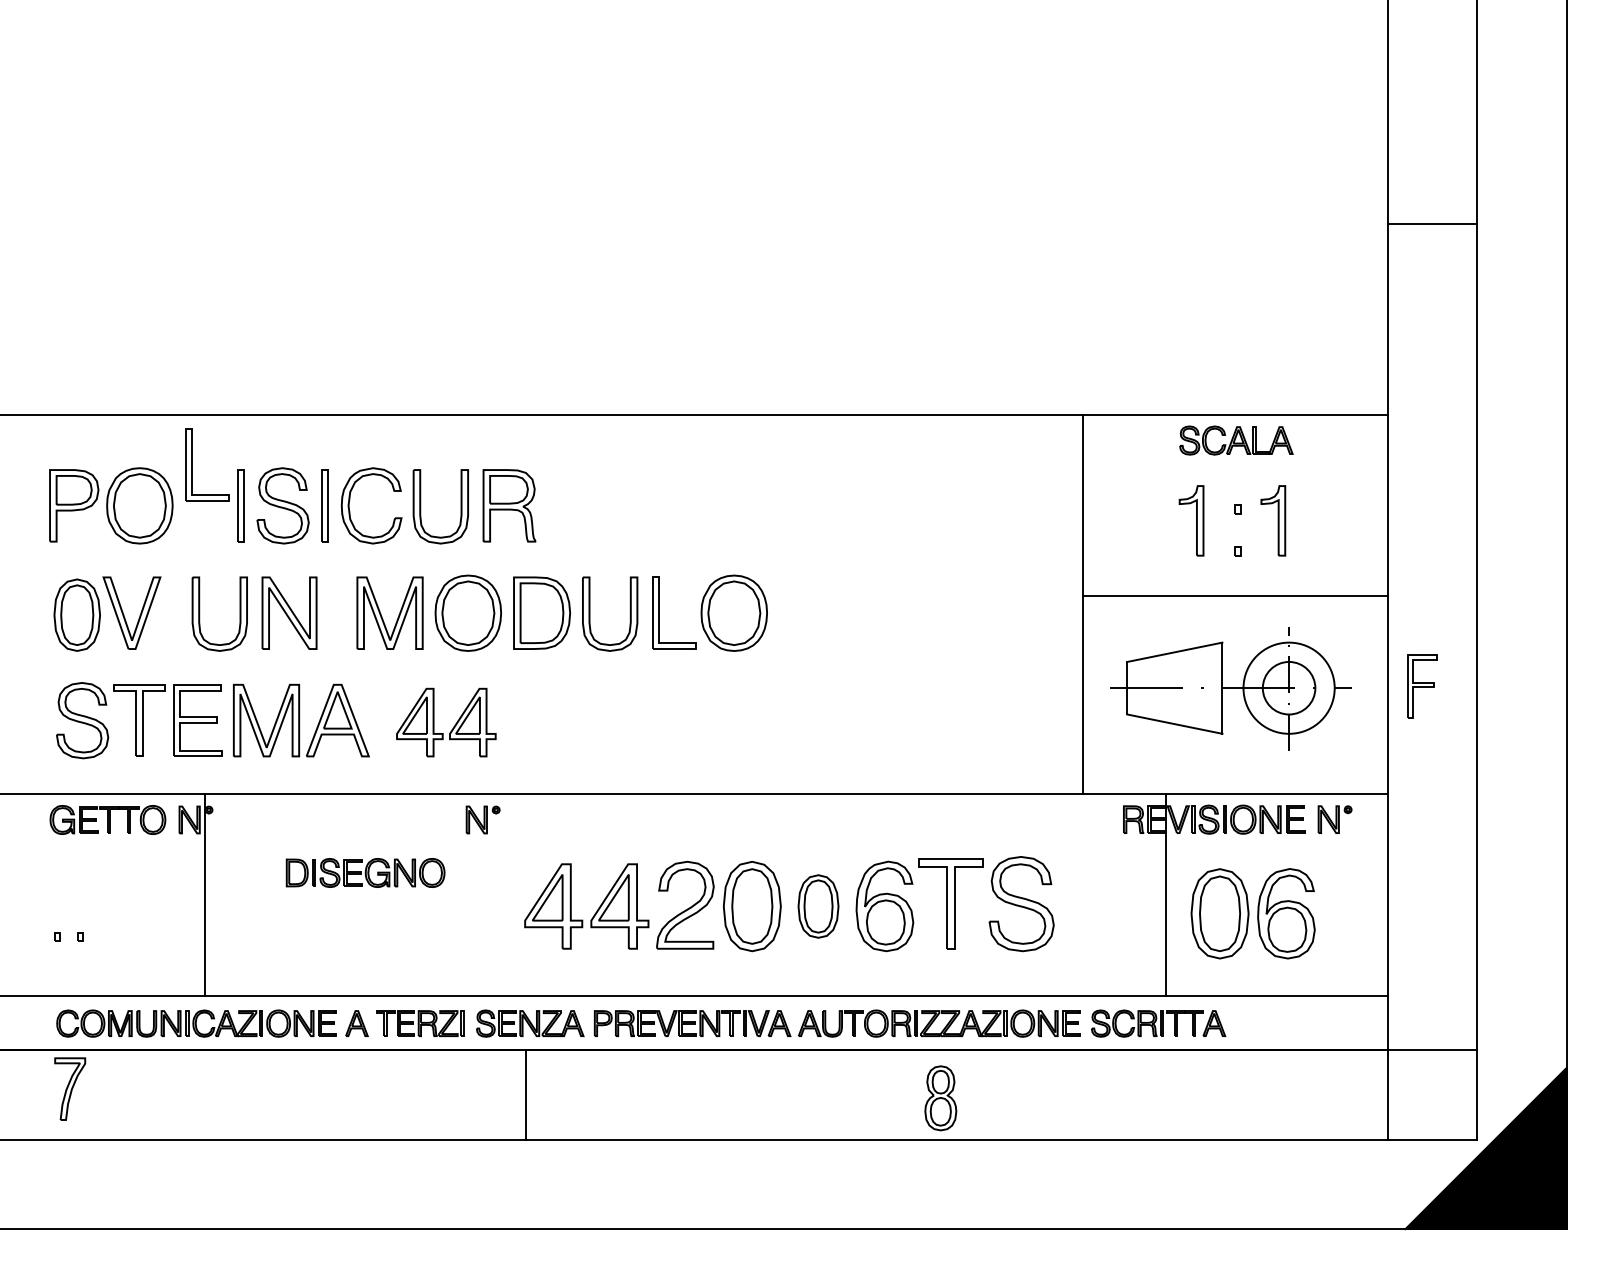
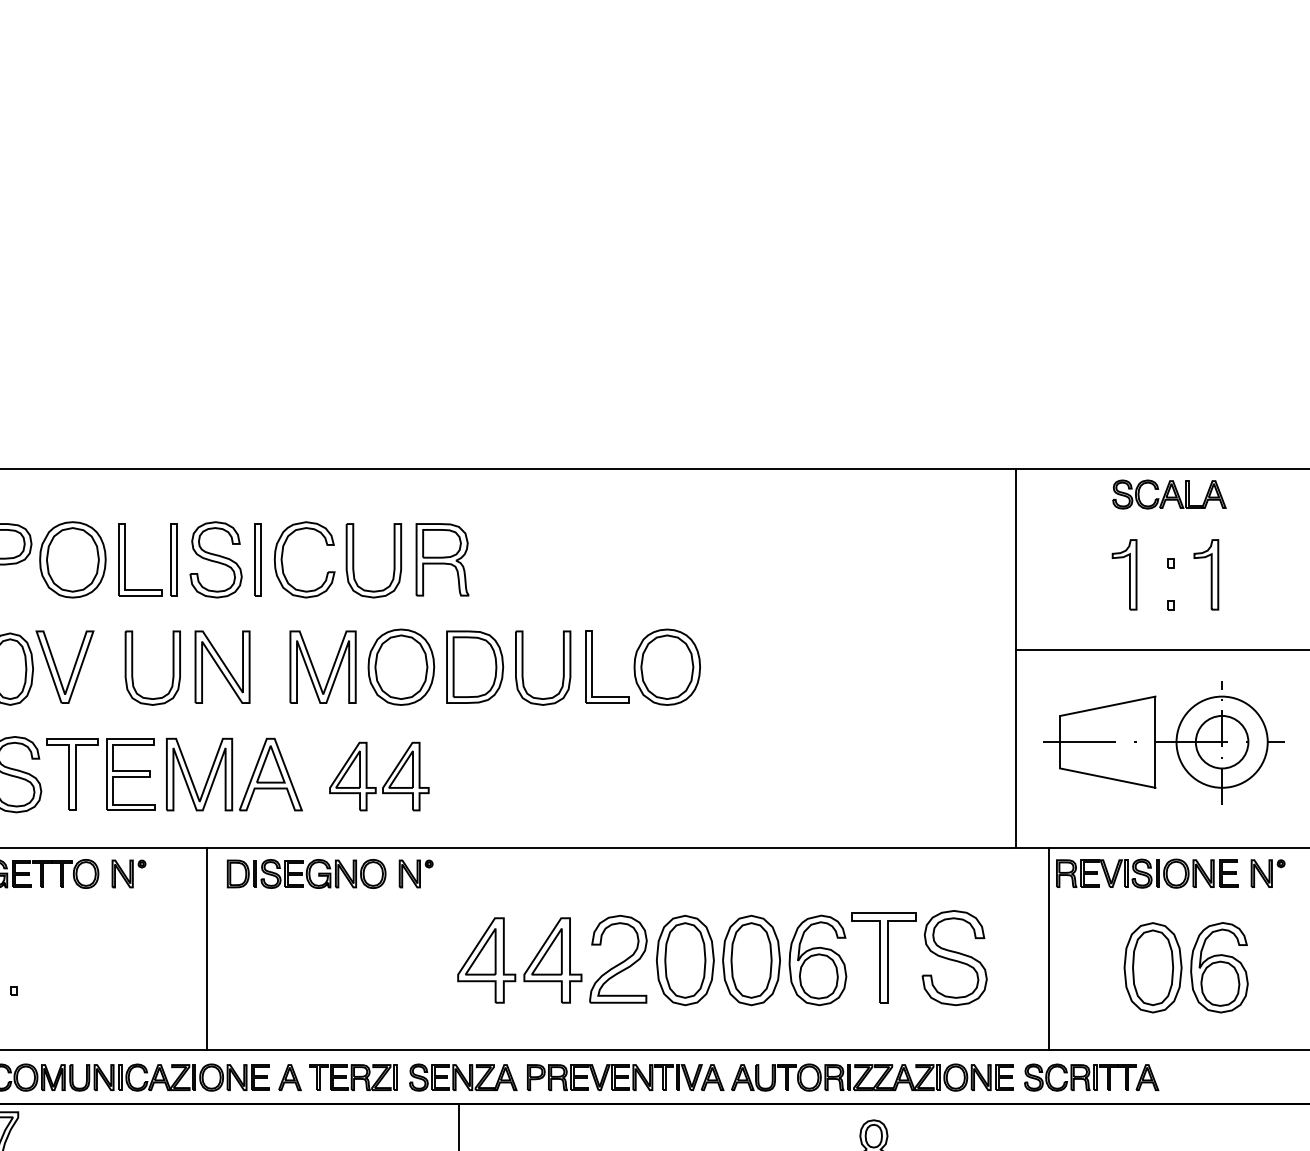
part: (192, 464) -> (125, 559), moved
part: (365, 872) -> (306, 873), moved
line: (204, 895) -> (206, 949), moved
line: (1165, 895) -> (1048, 949), moved
part: (818, 906) -> (751, 960), size x1.43

